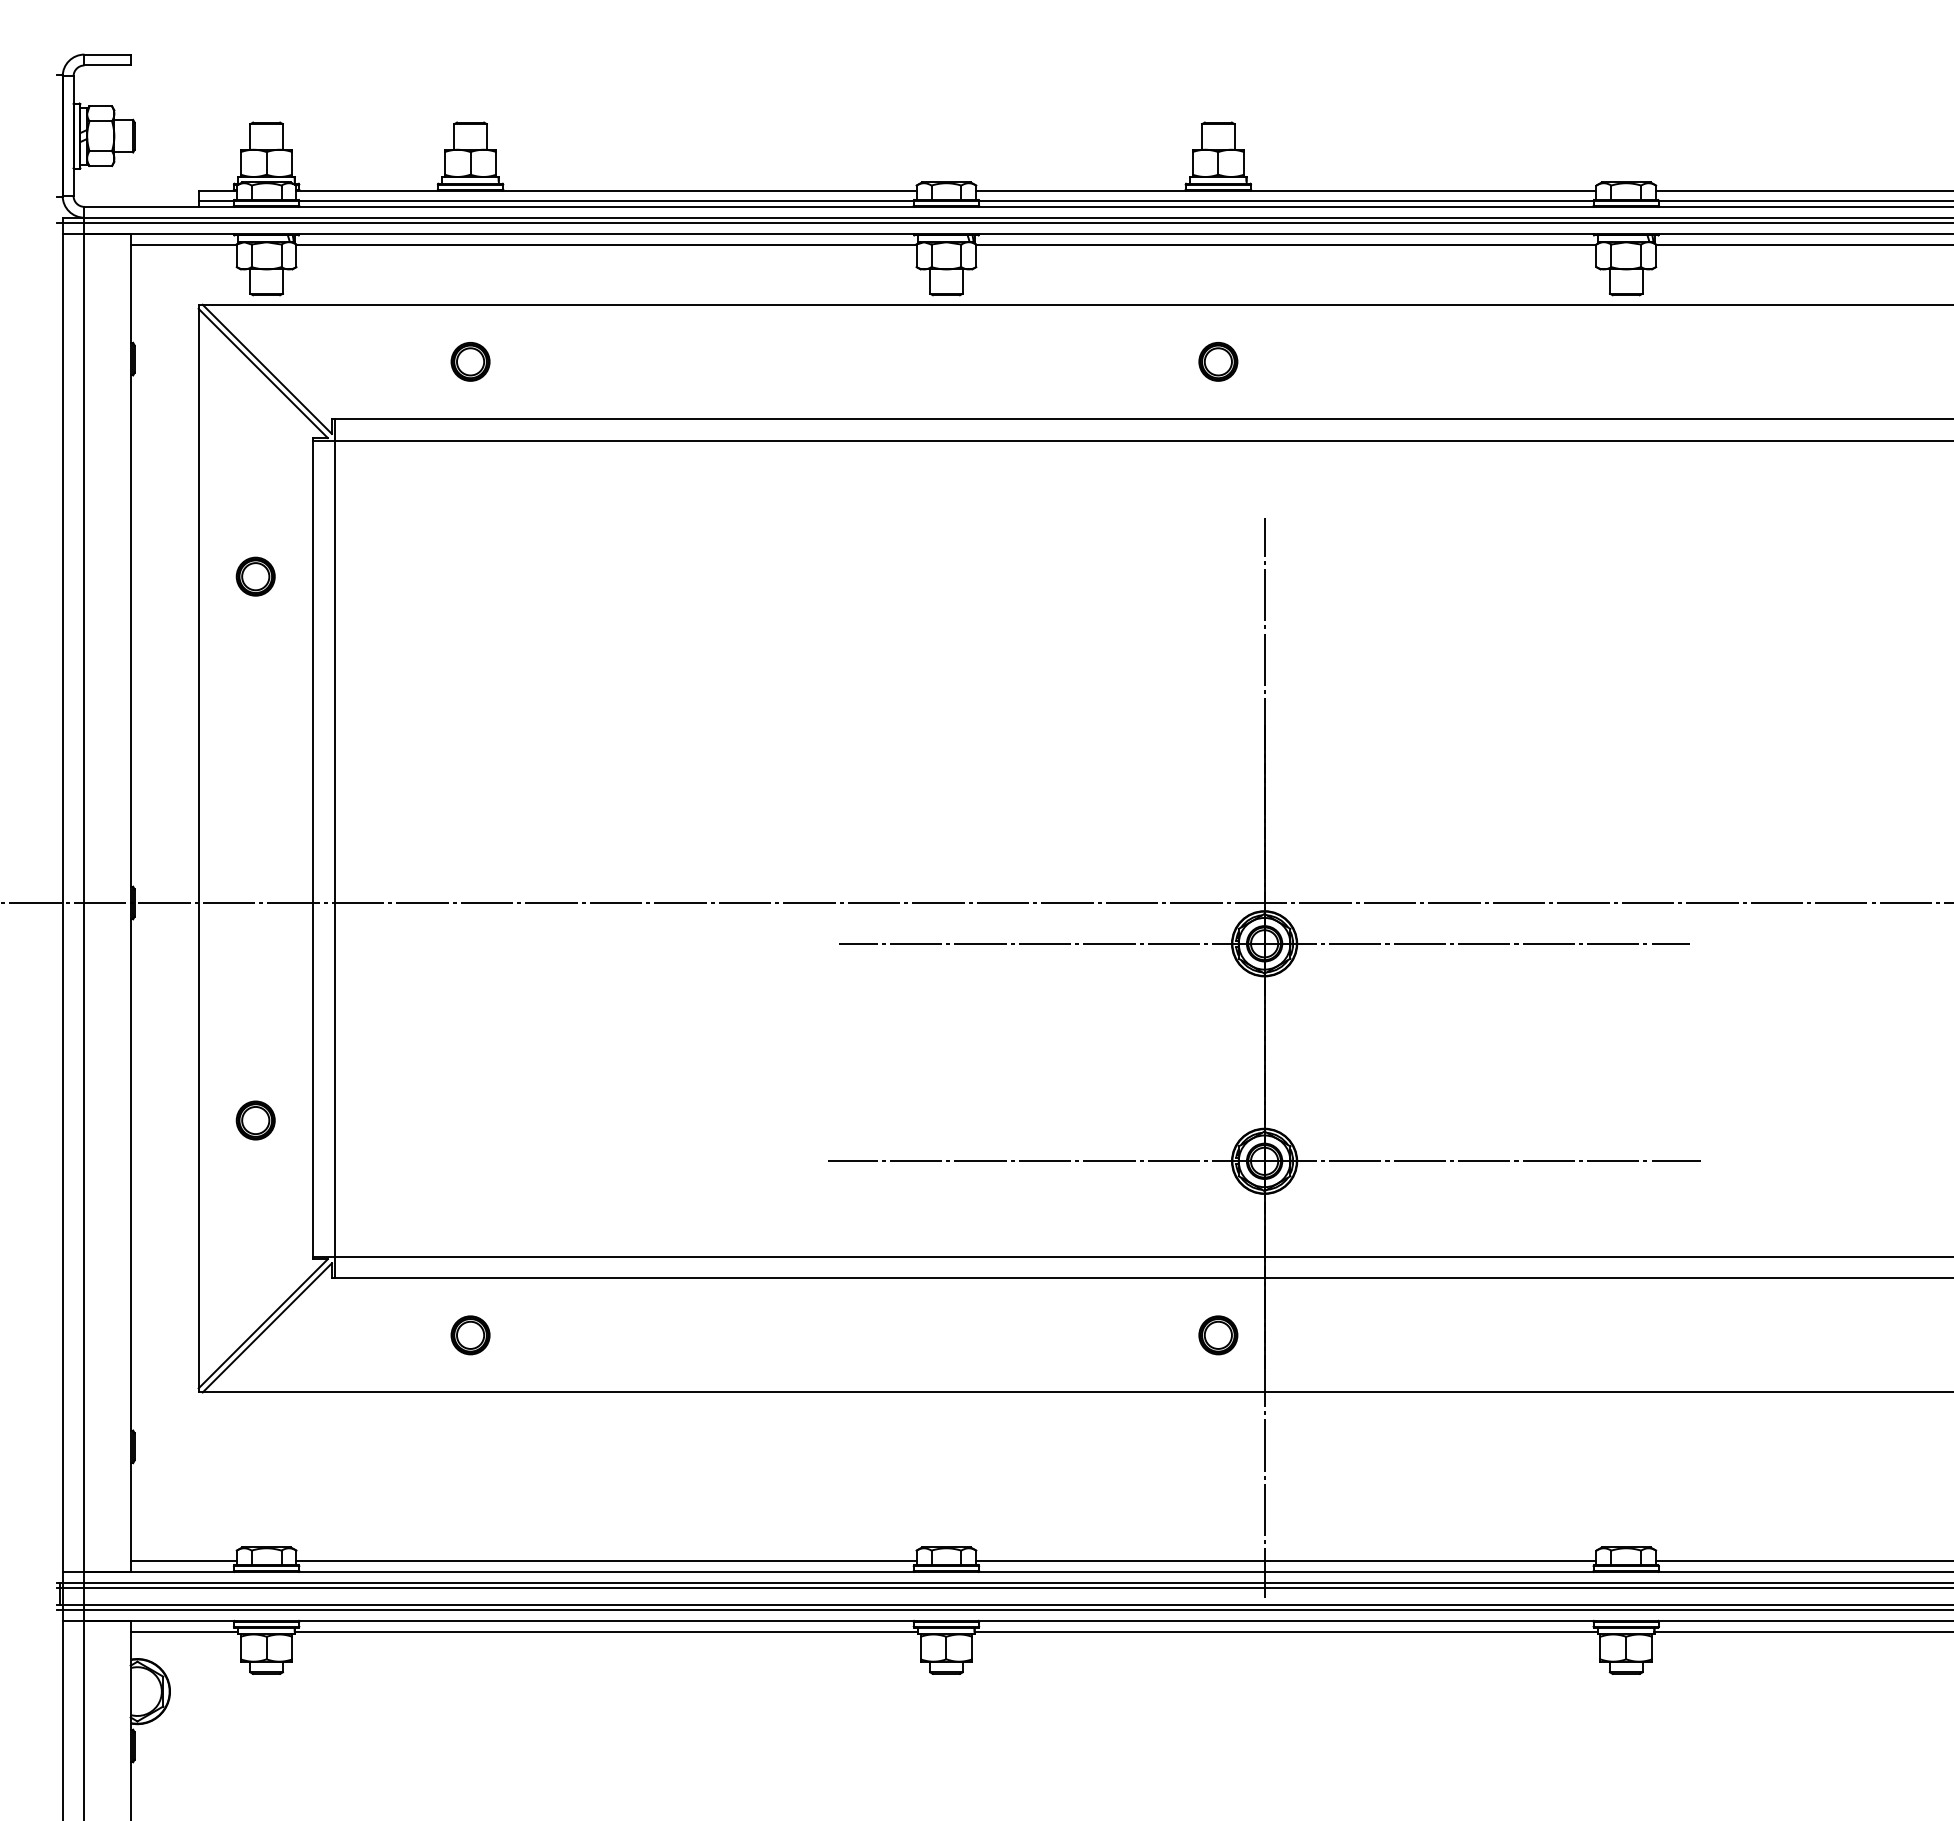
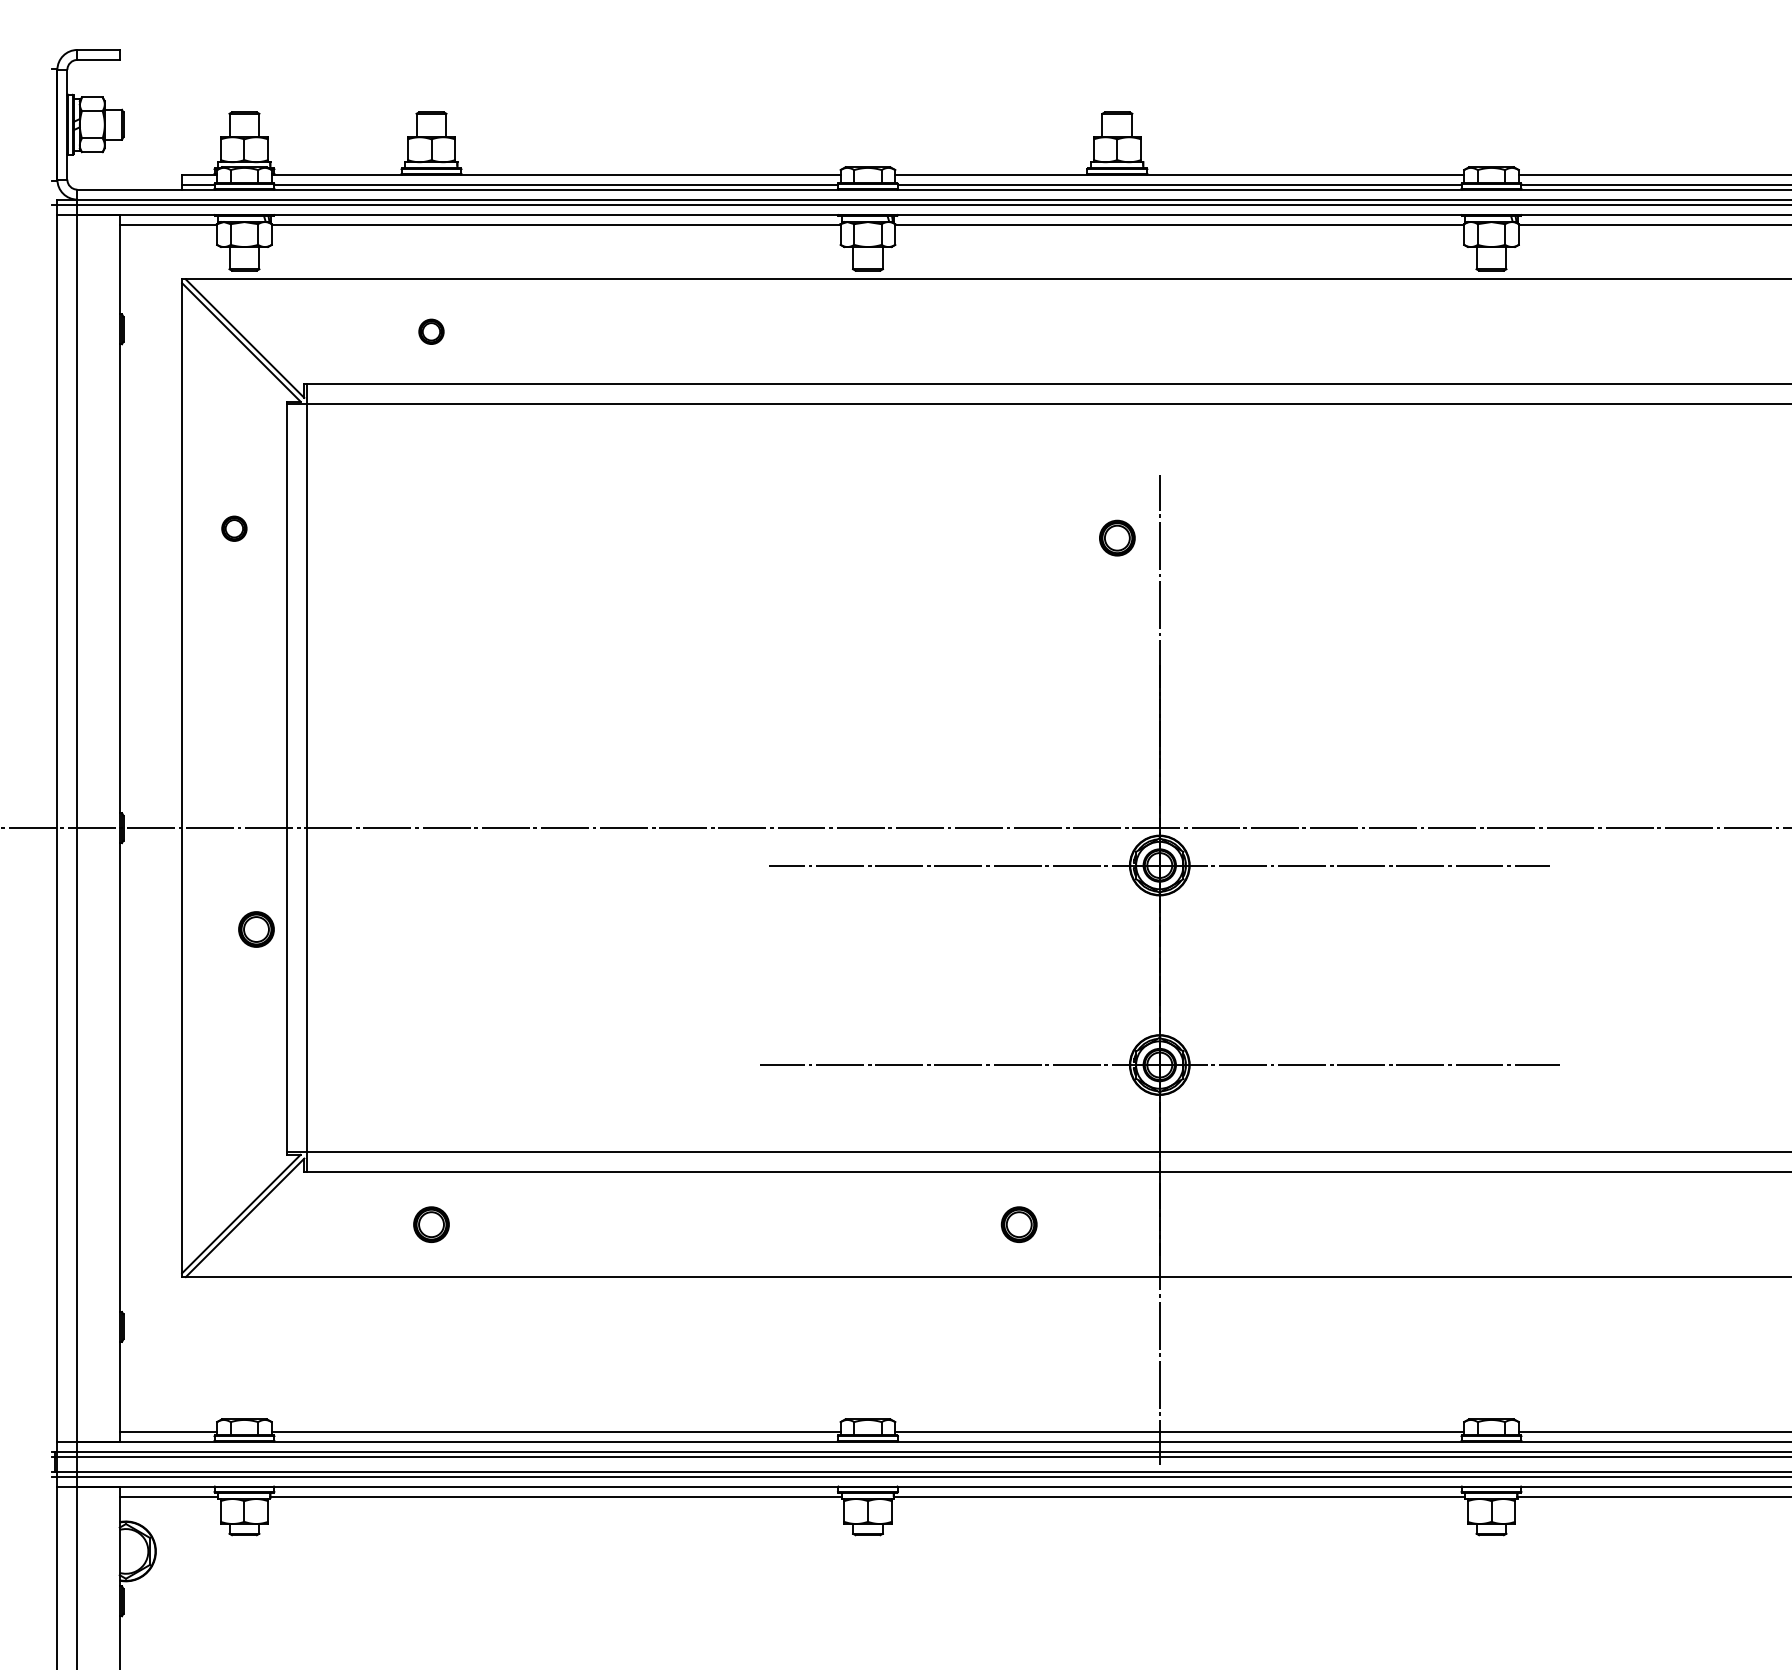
part: (470, 361) -> (431, 331), size x0.7
part: (1218, 361) -> (1117, 537), moved
part: (255, 576) -> (234, 528), size x0.7
part: (255, 1120) -> (256, 929), moved
part: (1218, 1335) -> (1019, 1224), moved

